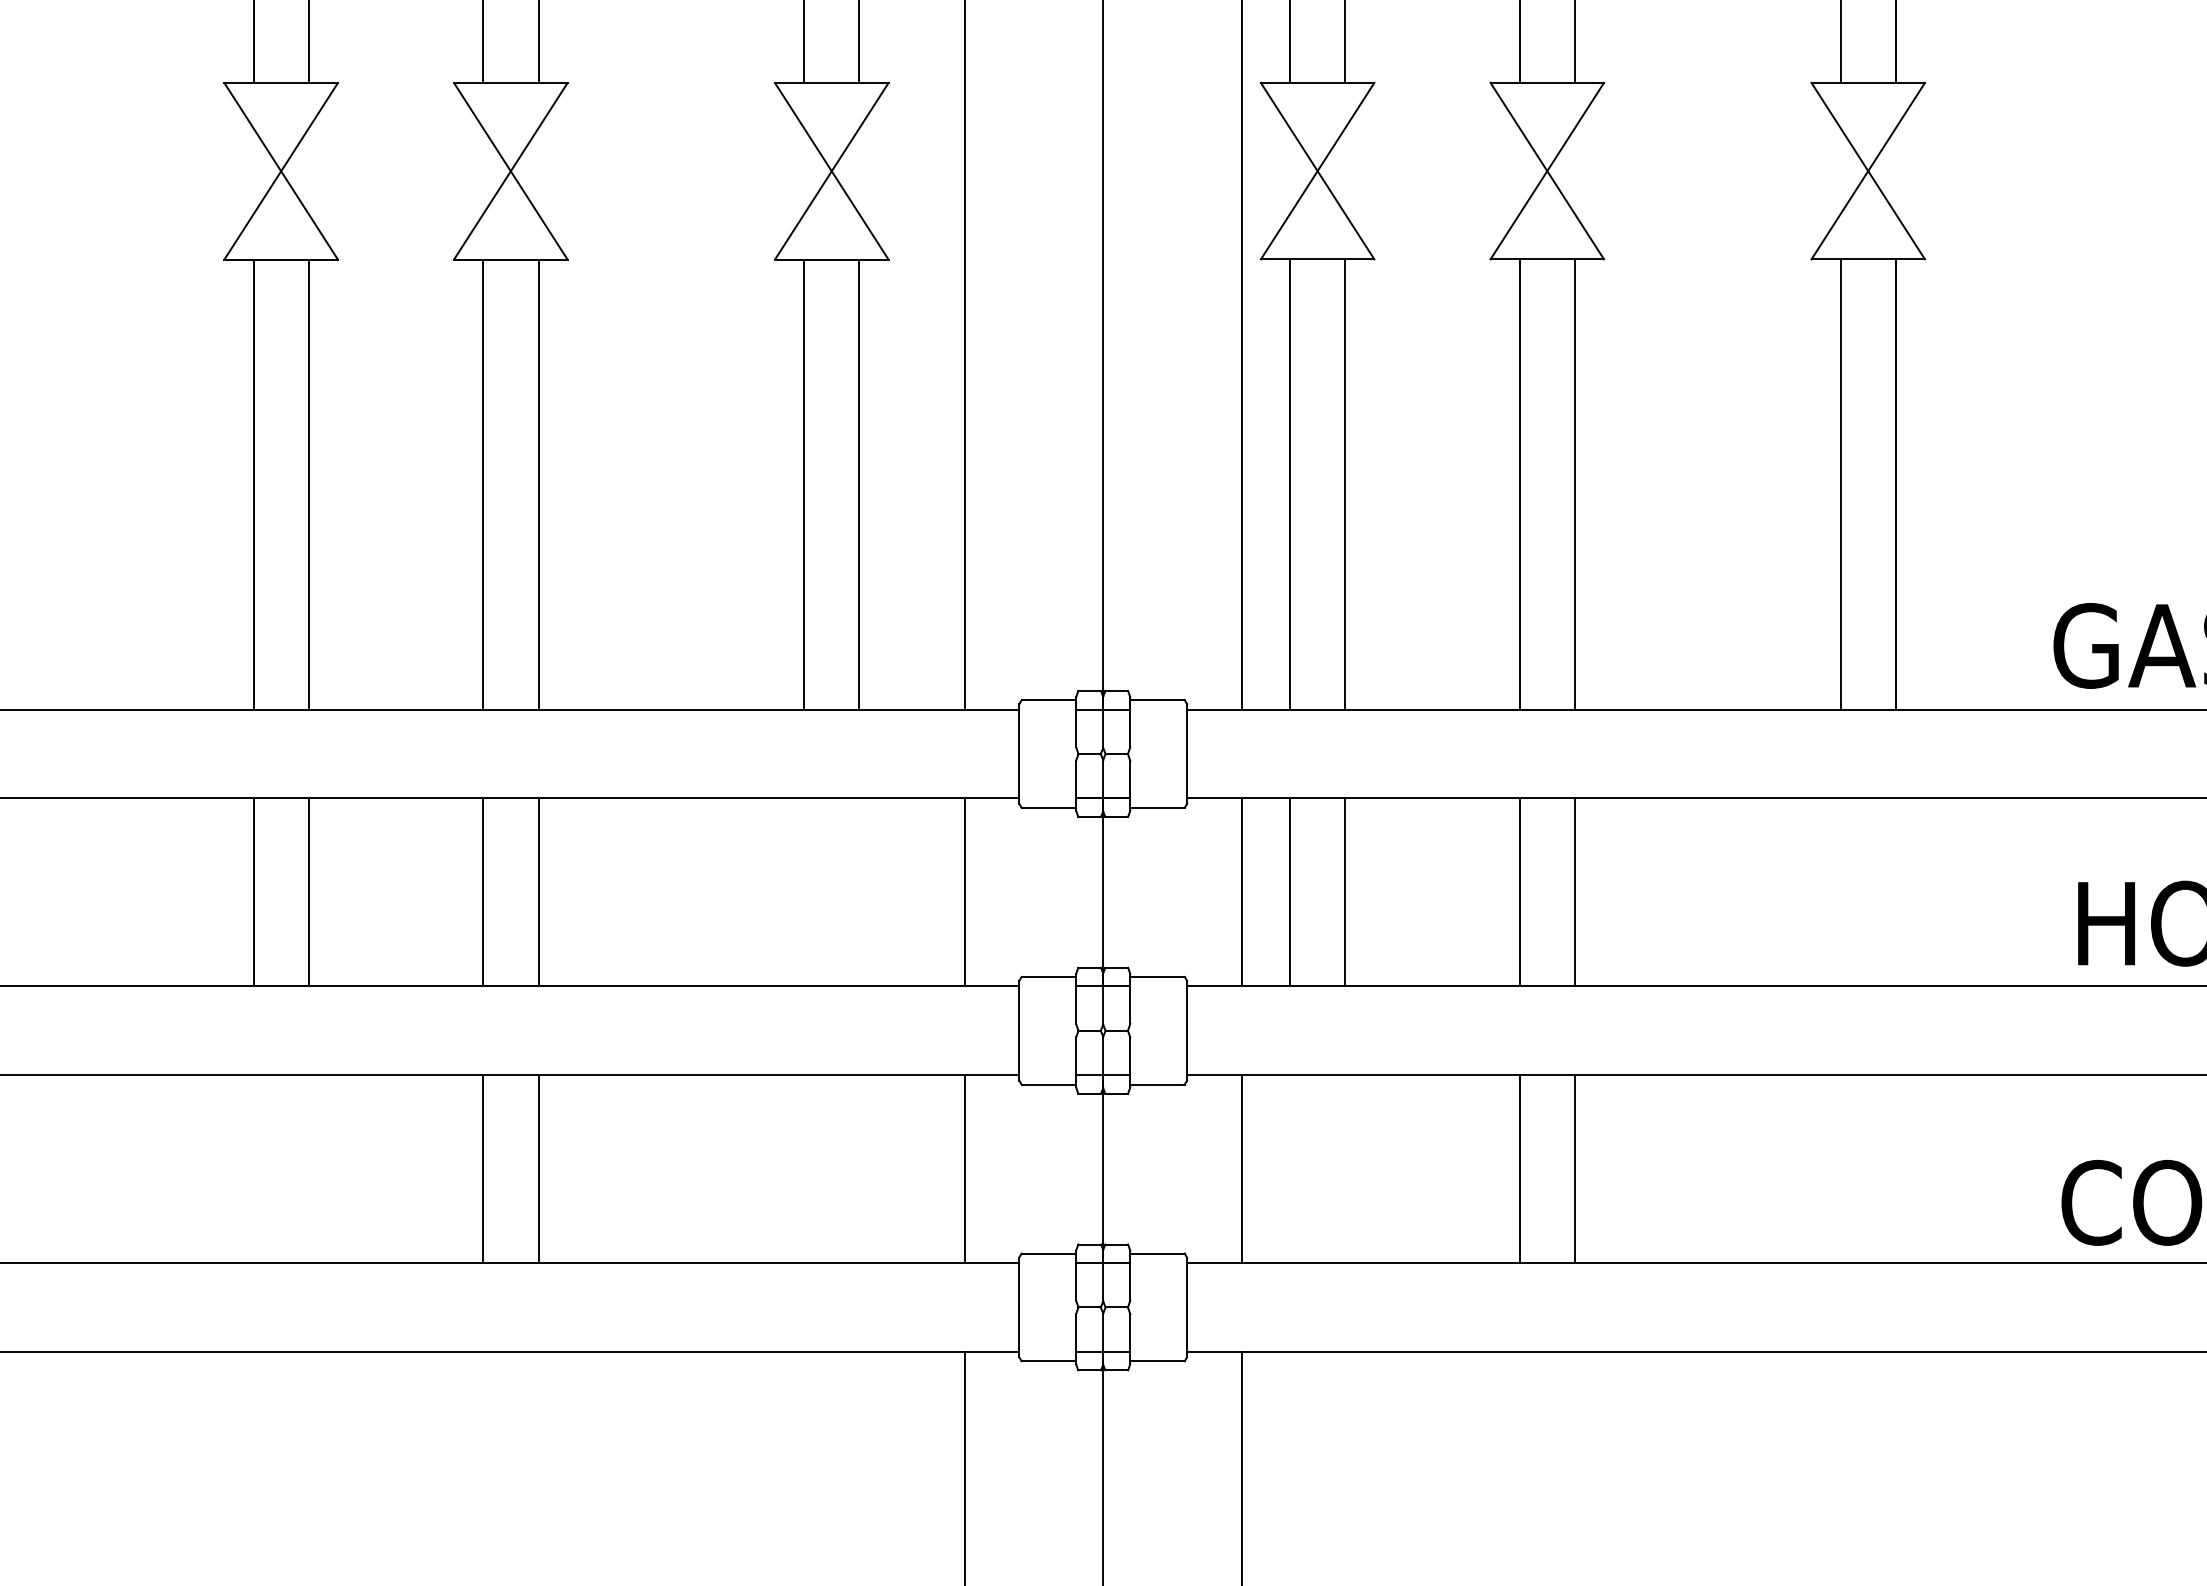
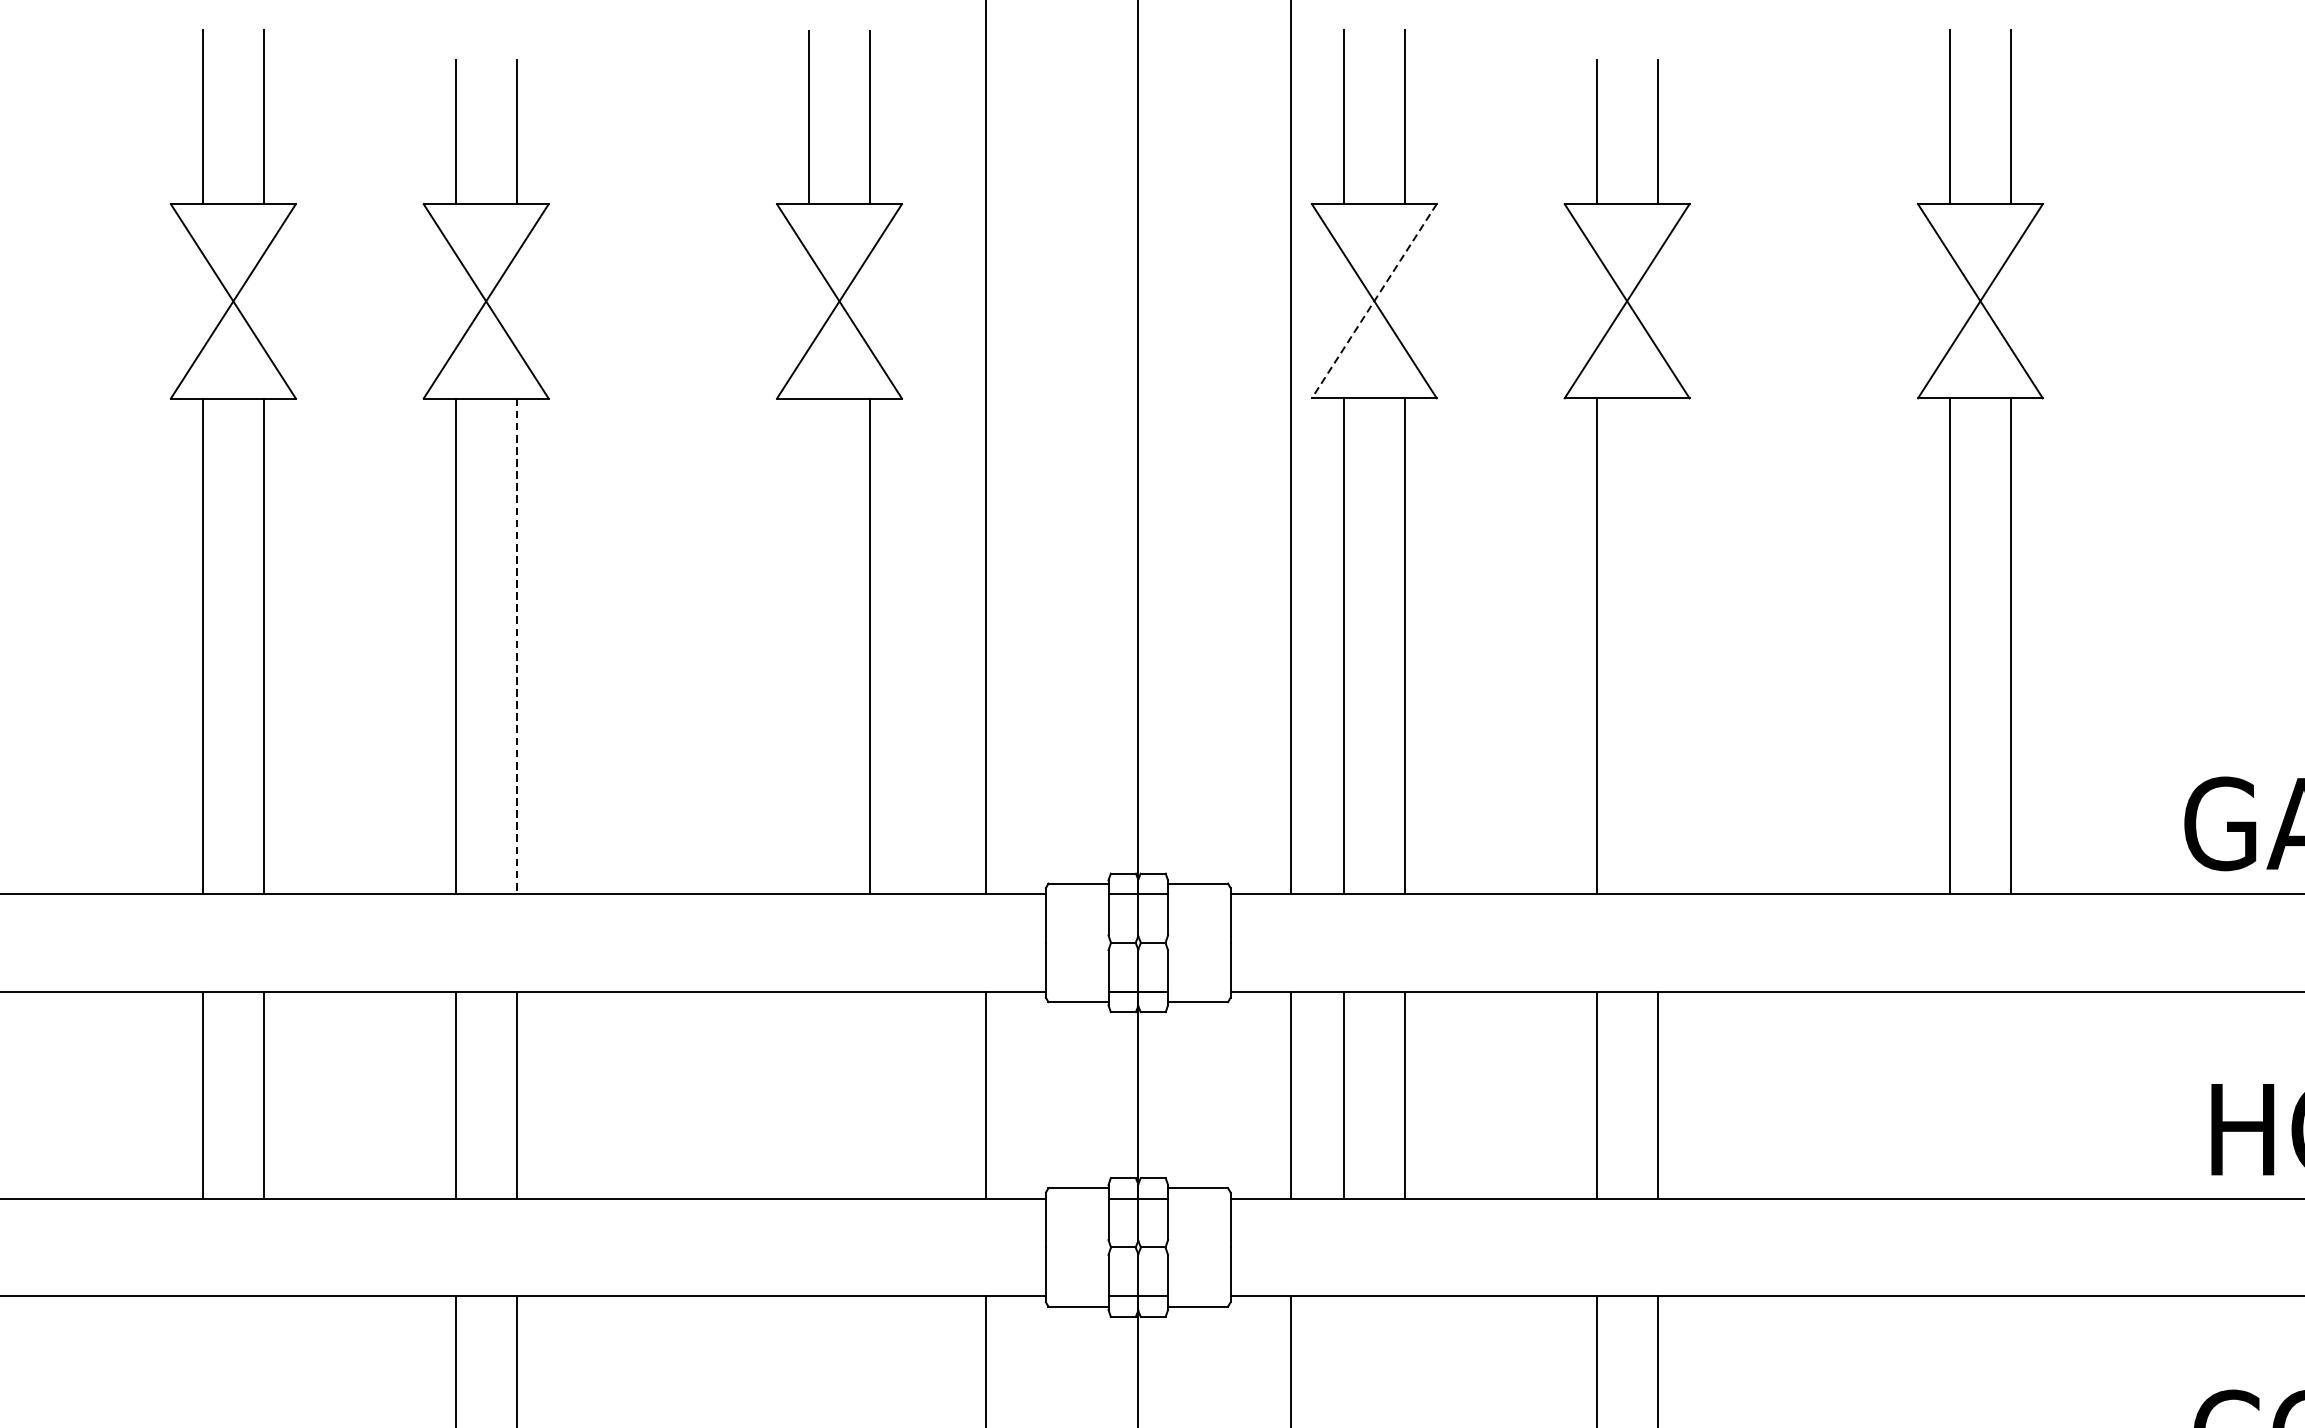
line: (1317, 171) -> (1374, 301), solid -> dashed
line: (804, 484) -> (809, 646), removed
line: (1574, 484) -> (1657, 646), removed
line: (538, 485) -> (516, 647), solid -> dashed

